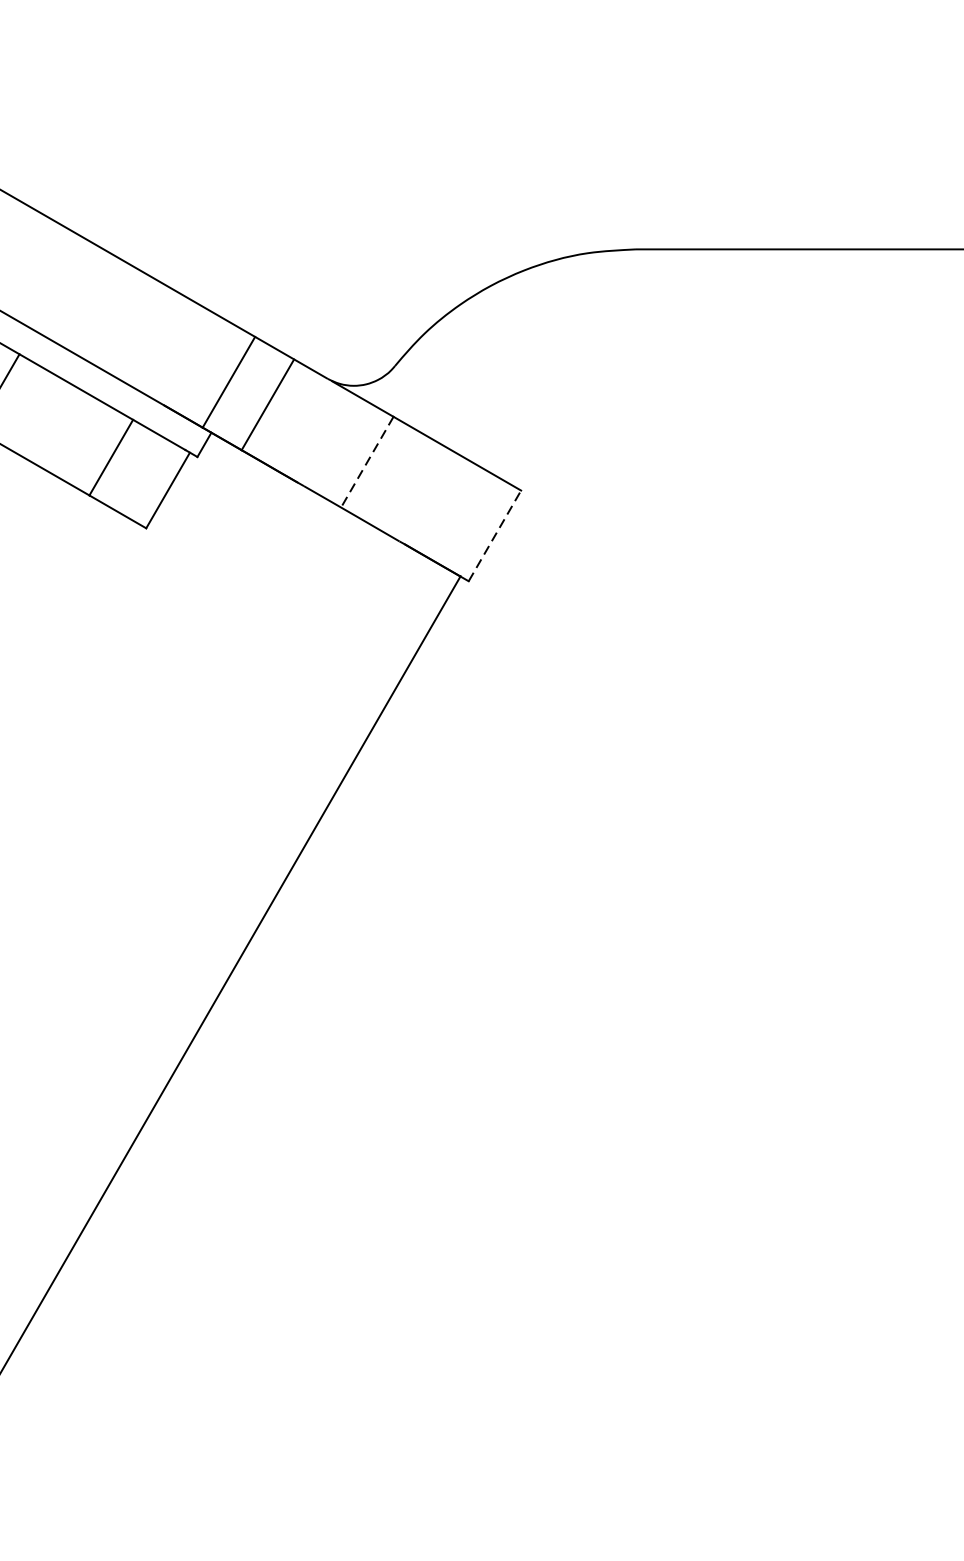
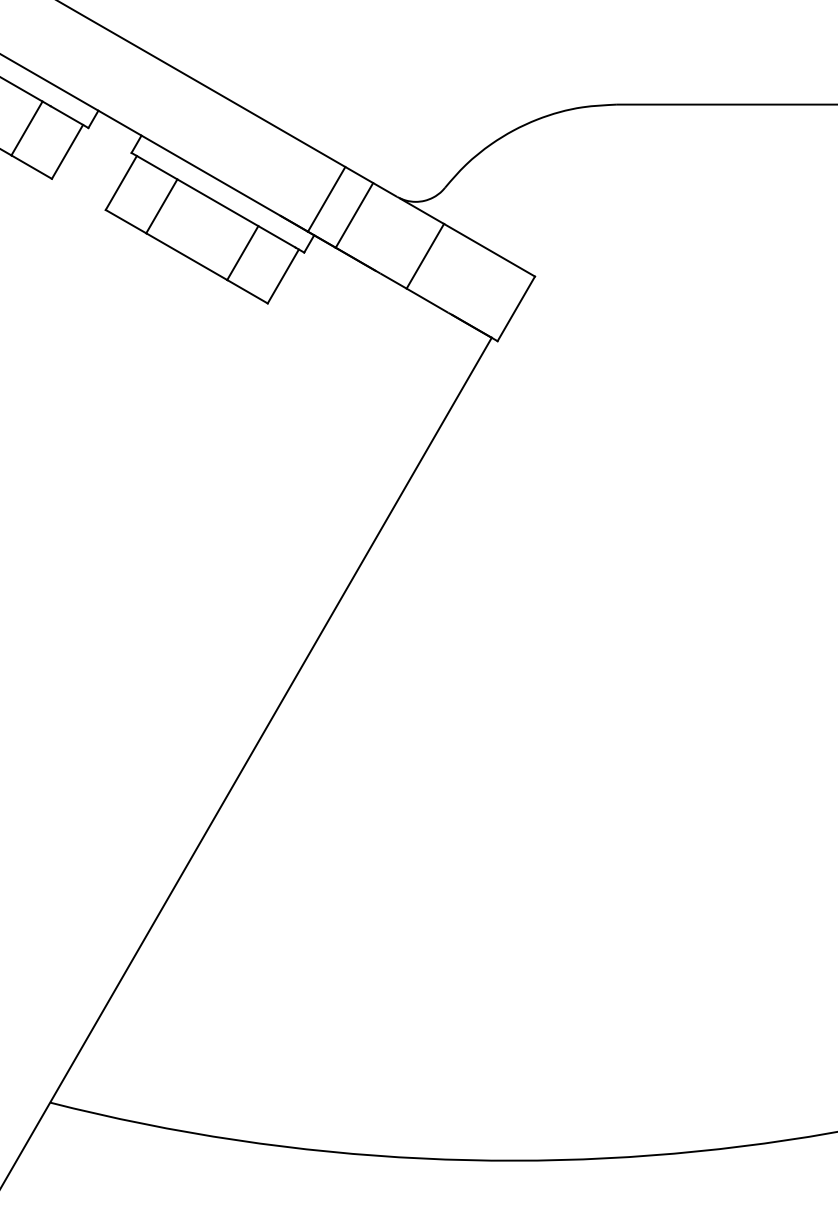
line: (367, 462) -> (425, 256), dashed -> solid
line: (495, 535) -> (516, 308), dashed -> solid

